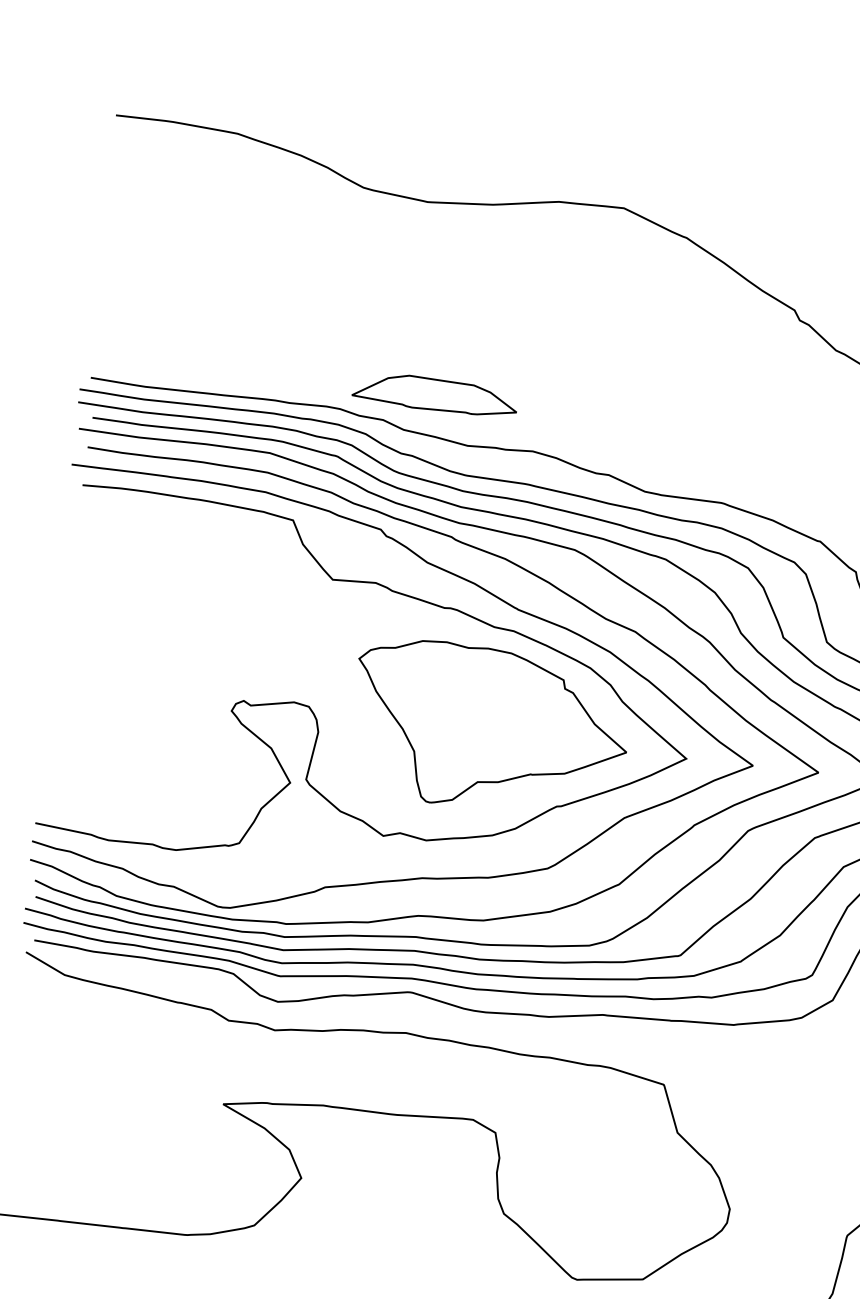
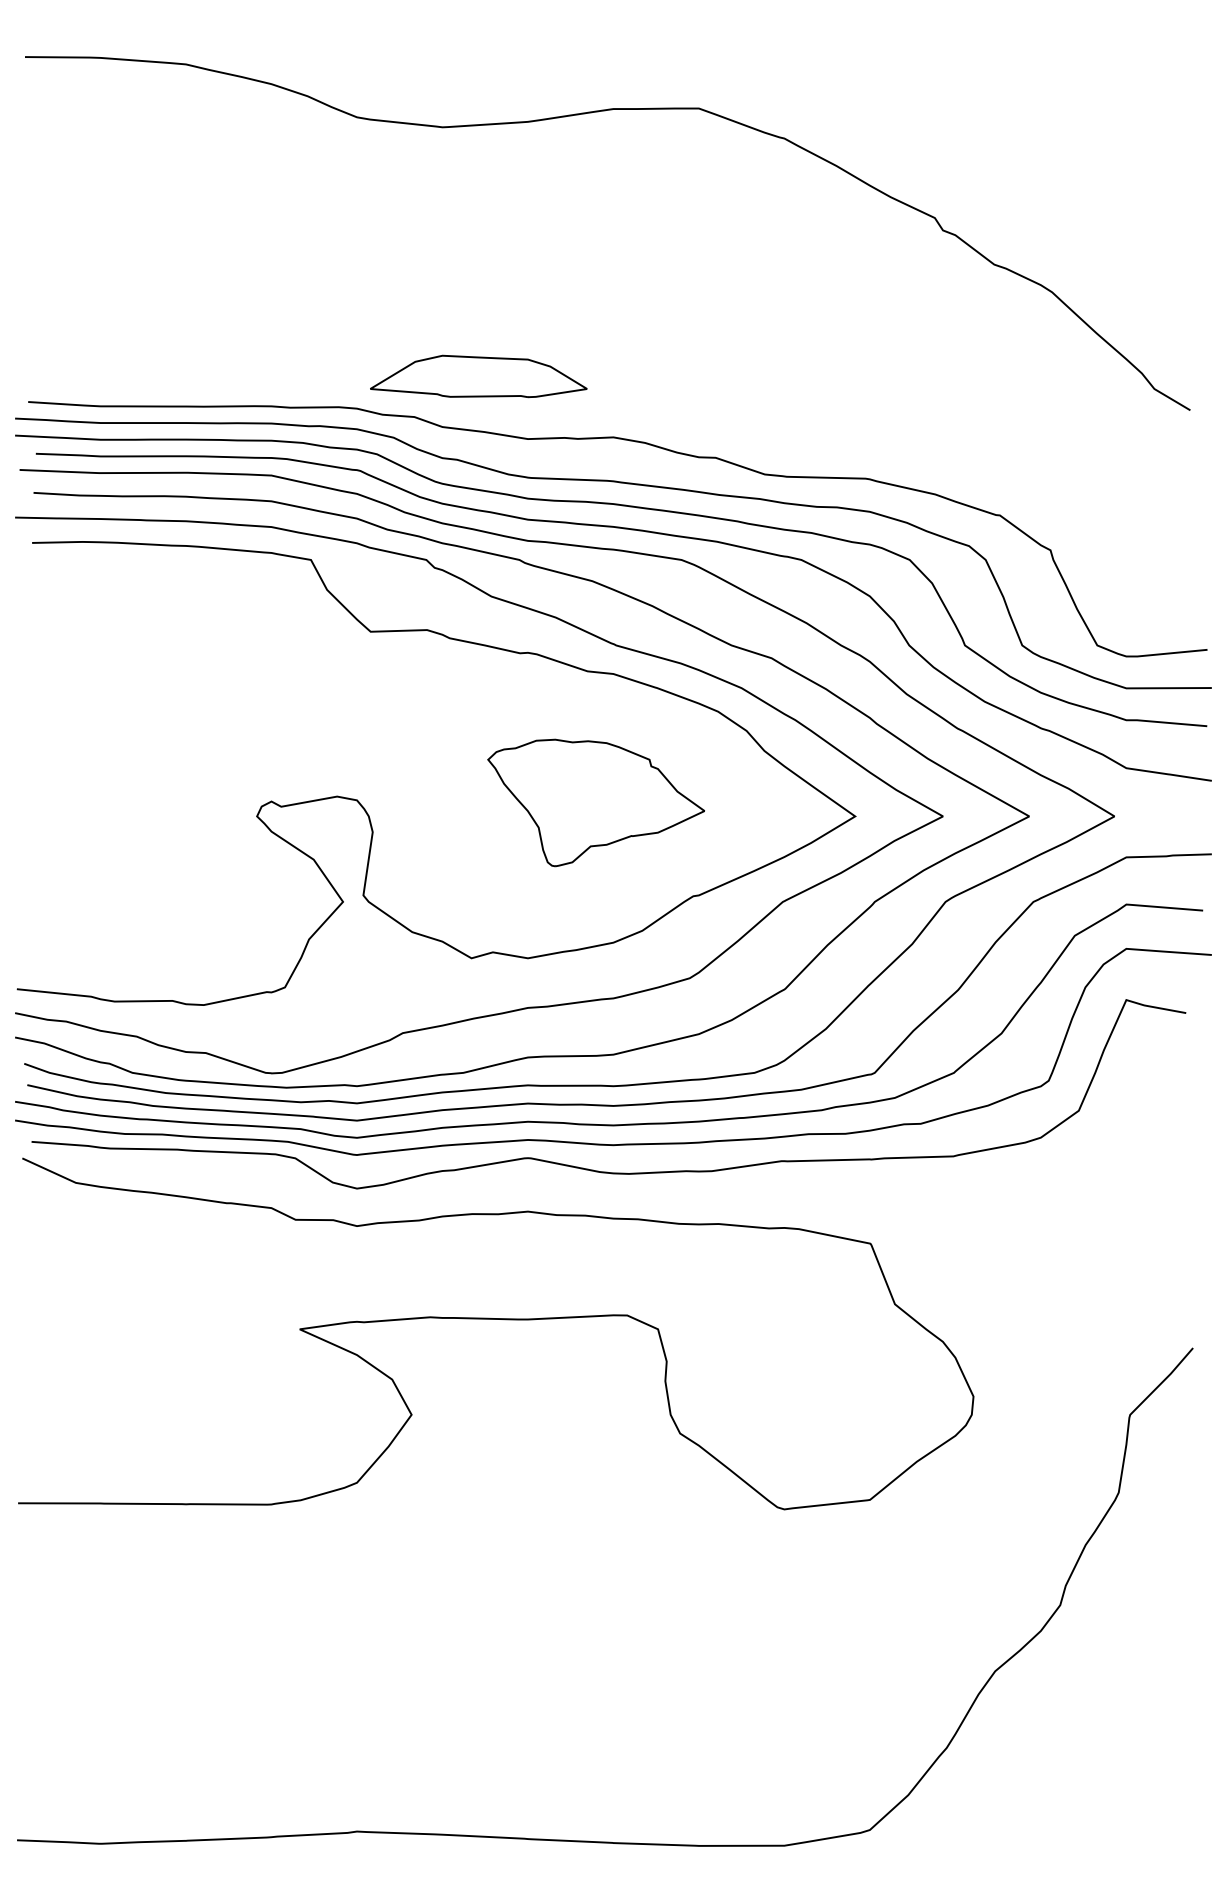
part: (490, 727) -> (596, 802), size x0.6

